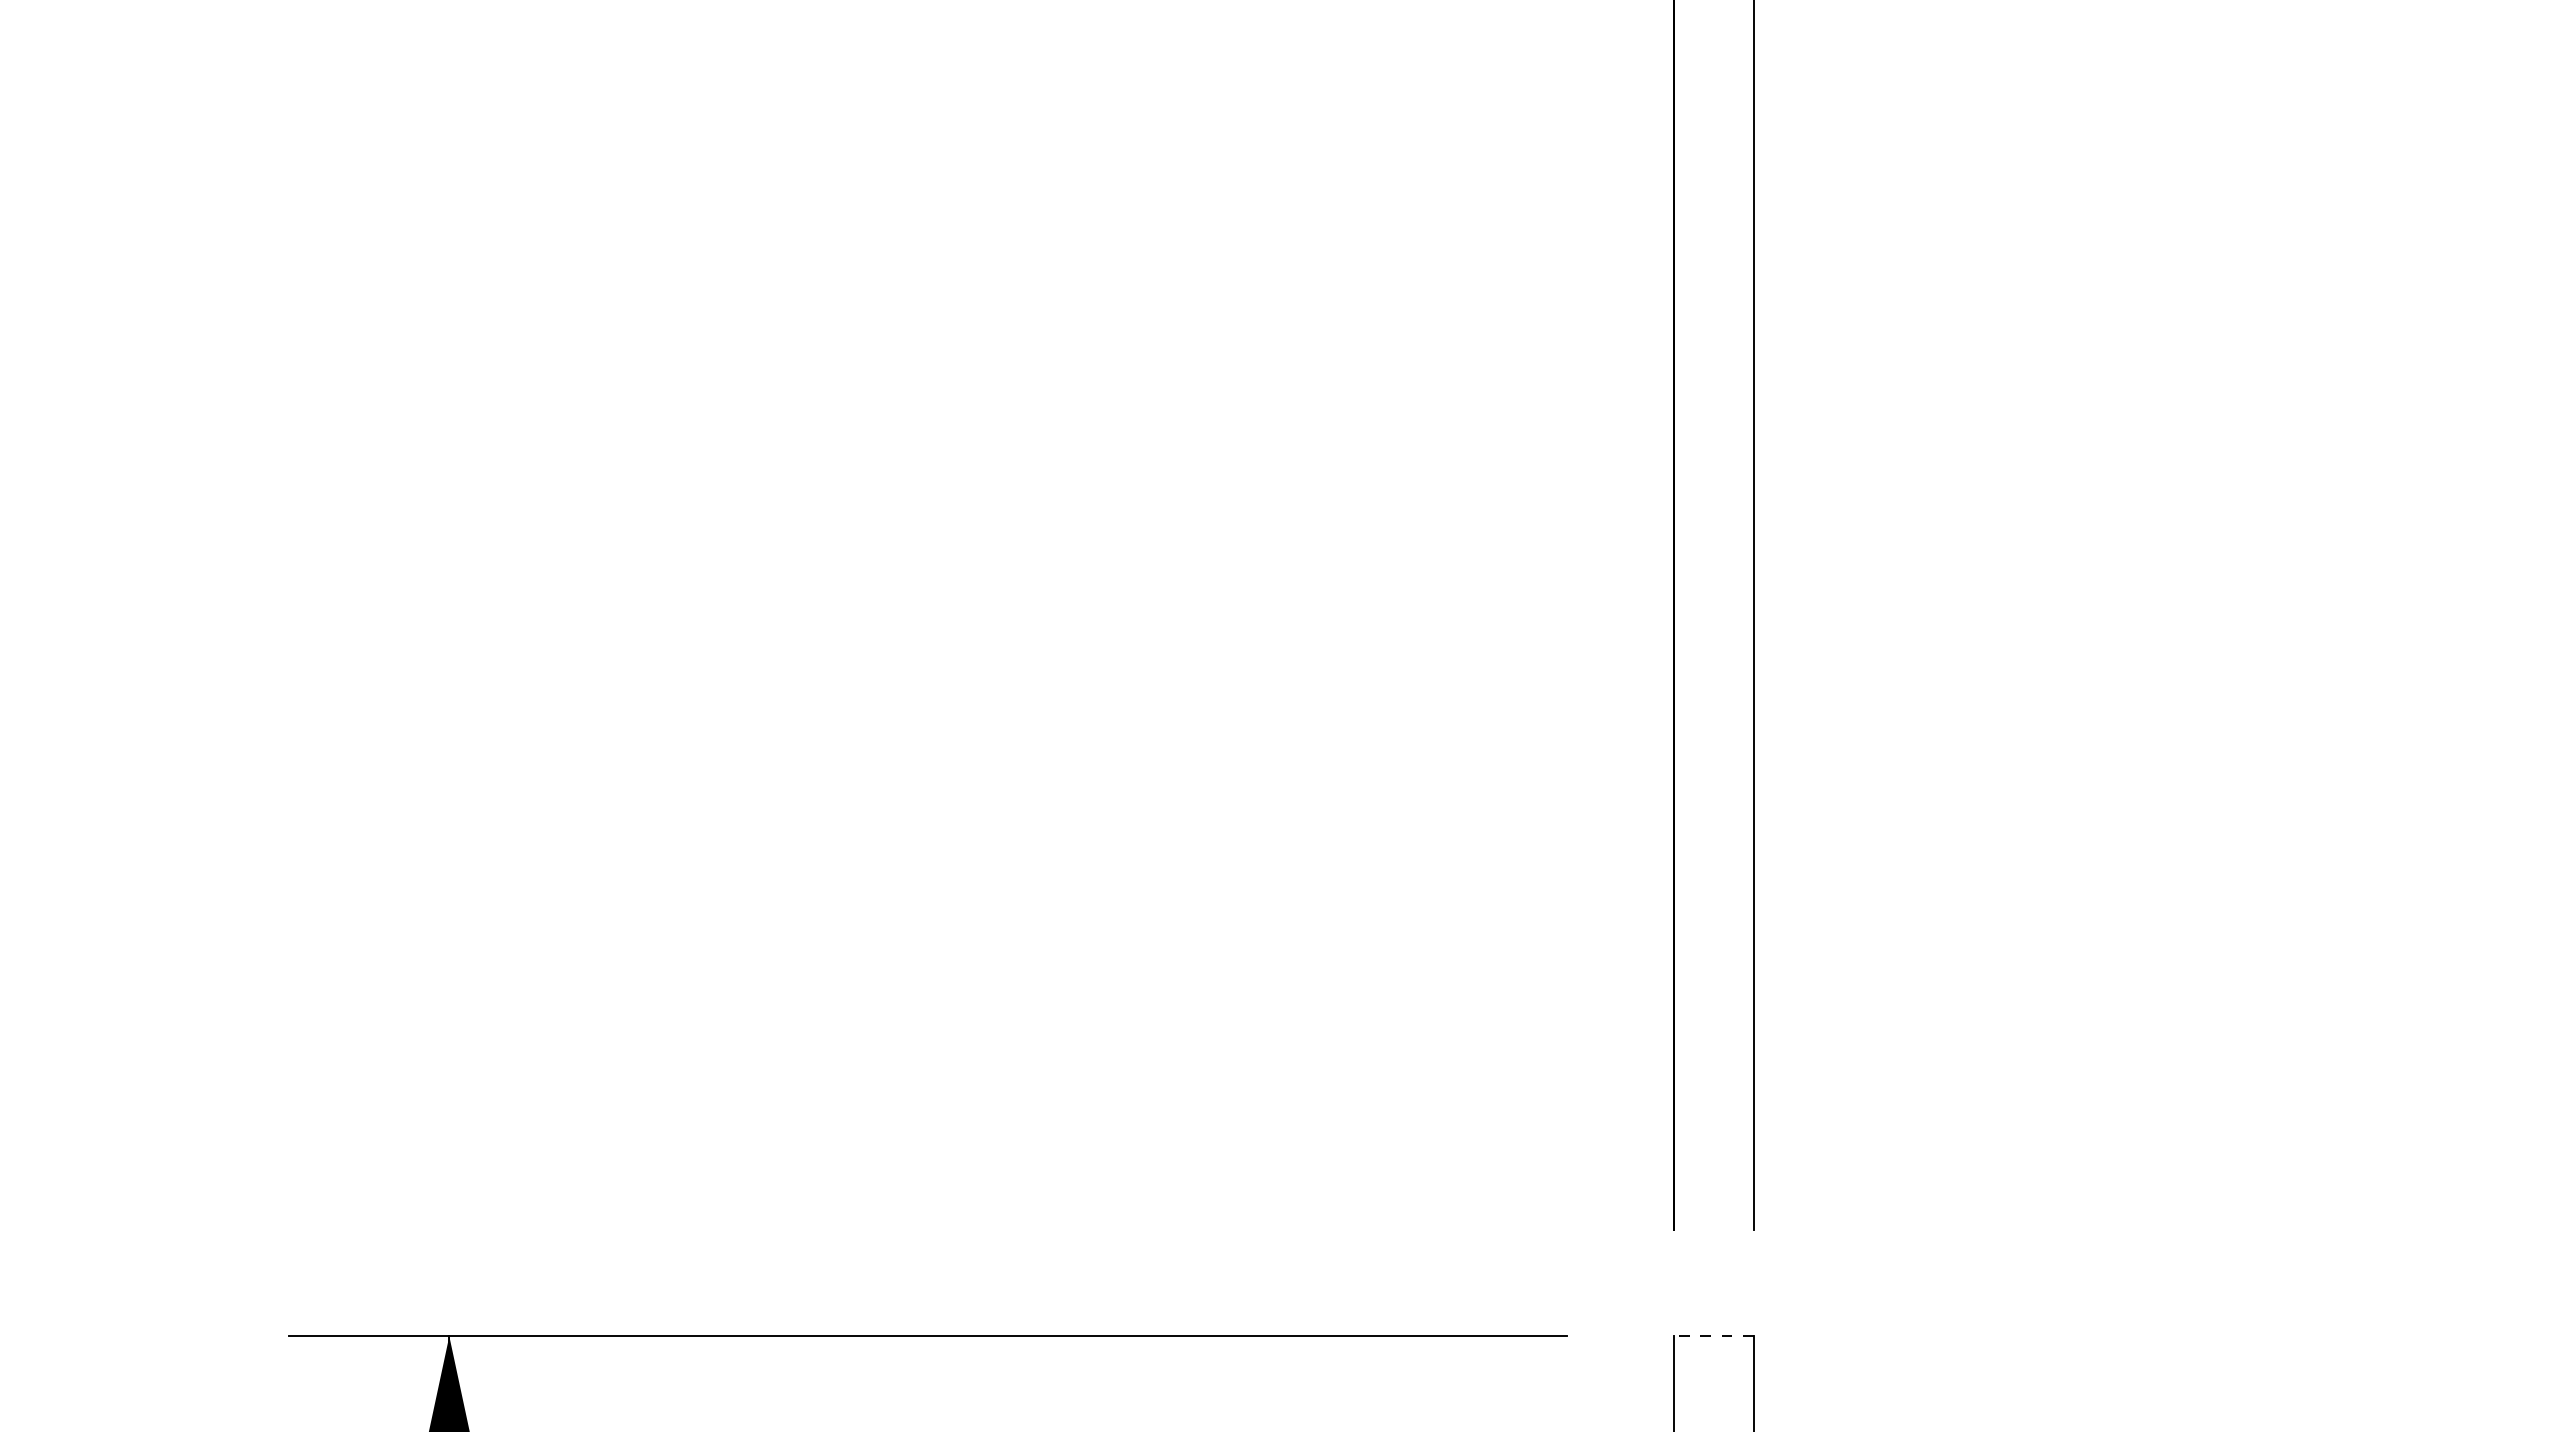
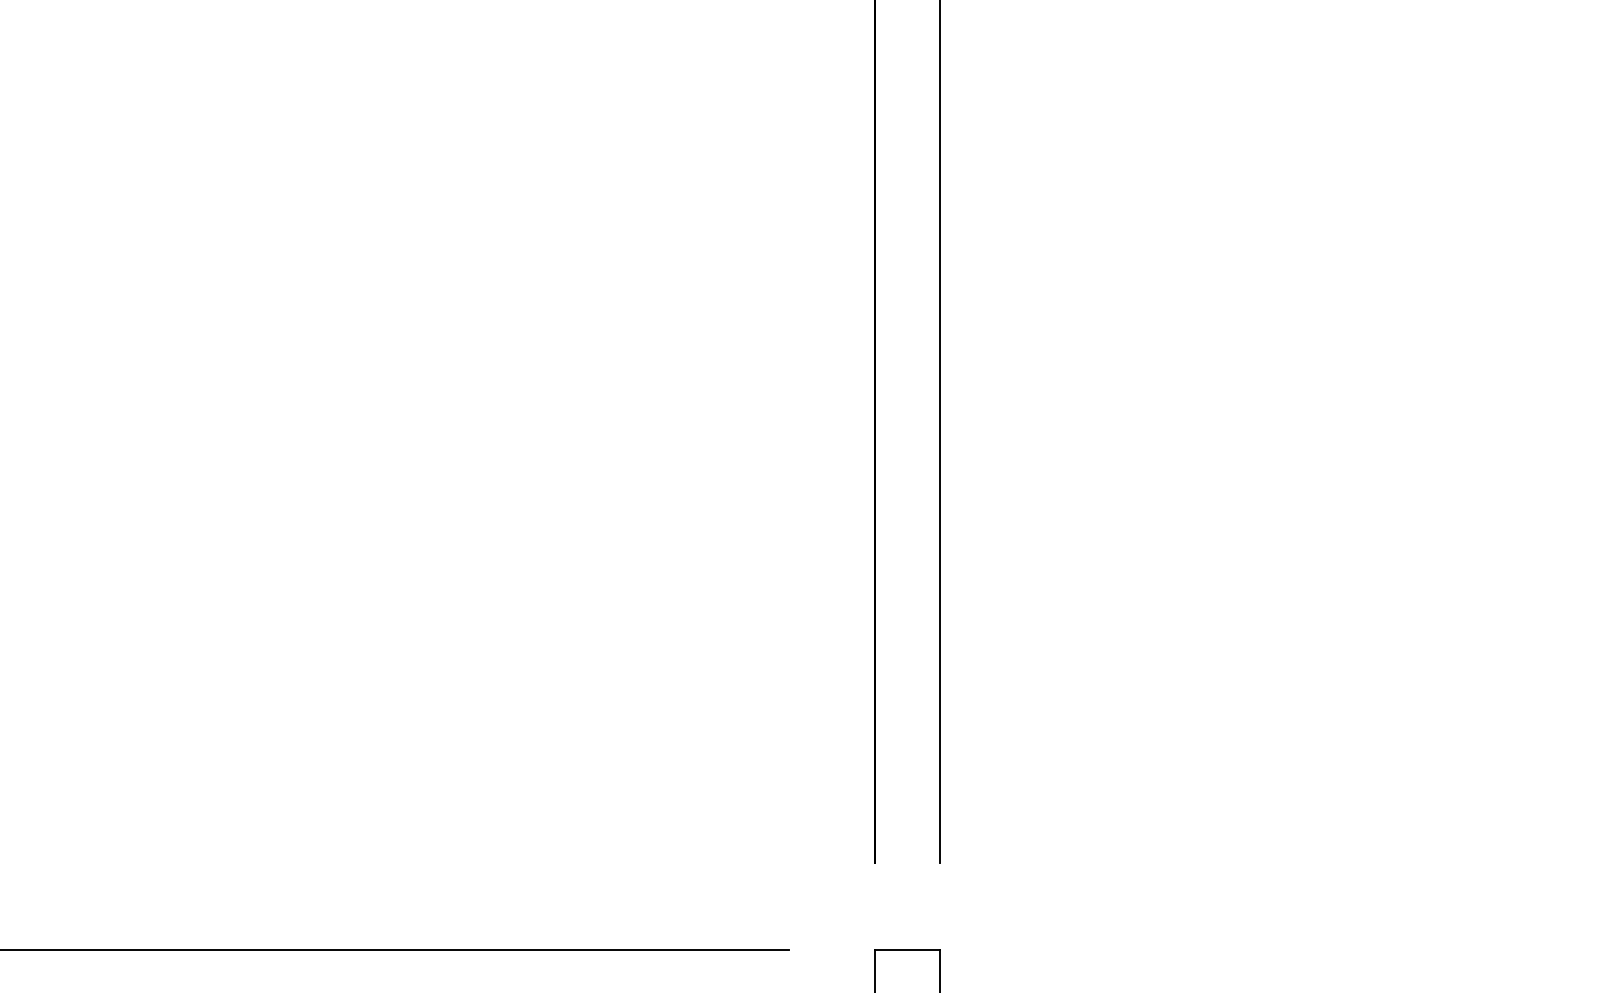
line: (1713, 1336) -> (907, 949), dashed -> solid

